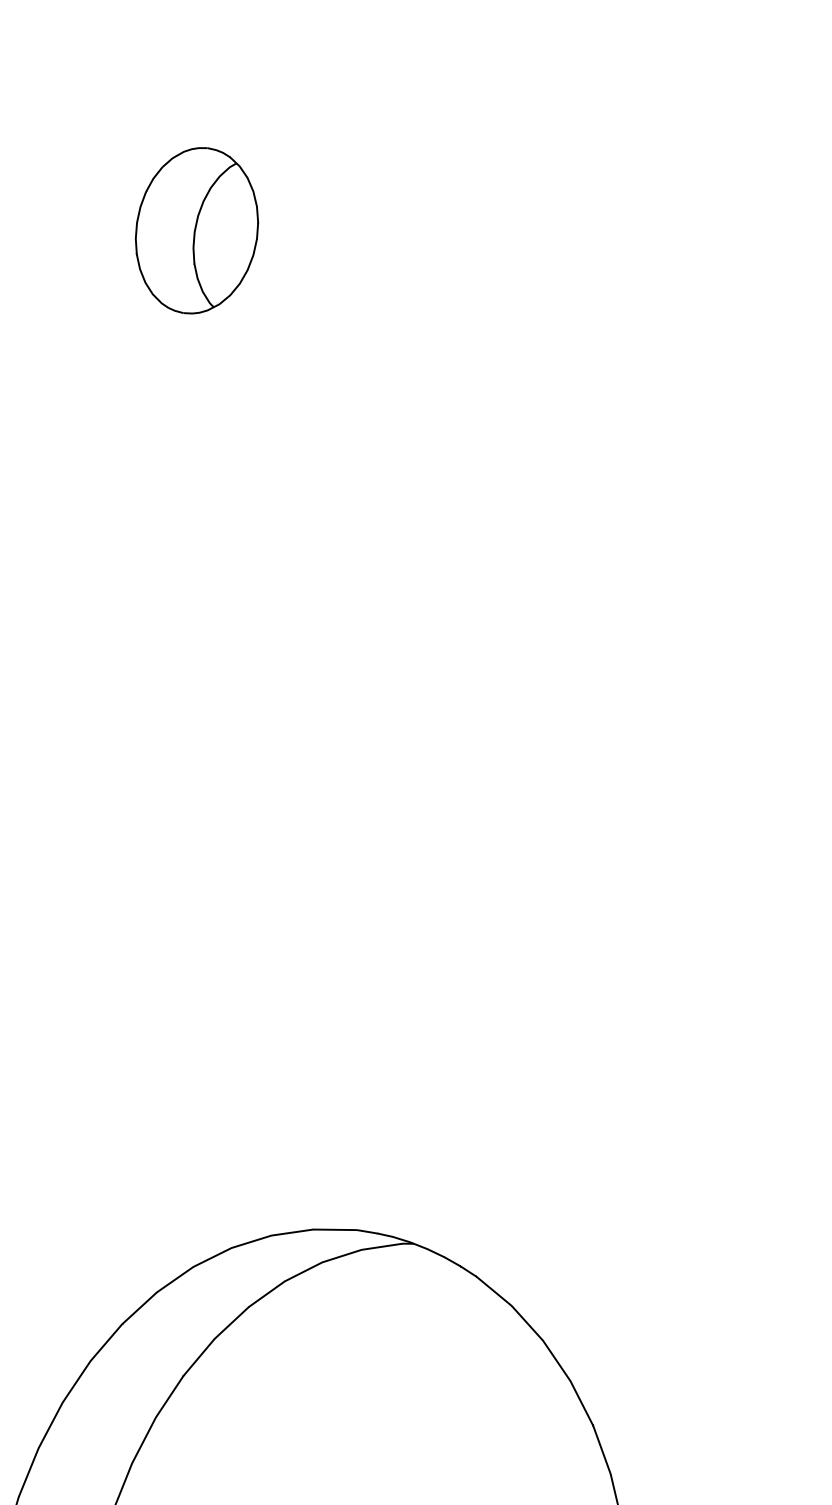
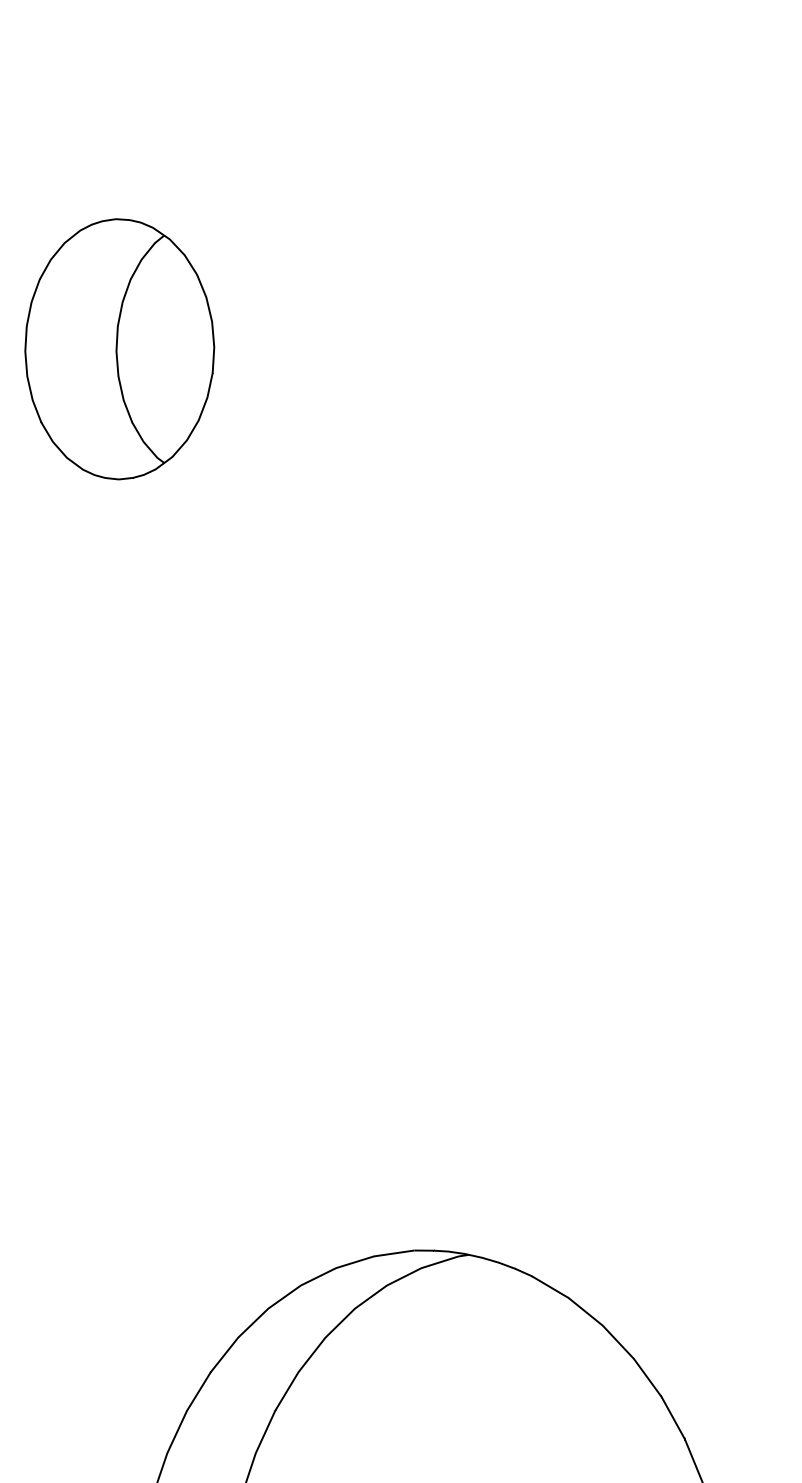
part: (196, 230) -> (119, 349), size x1.67

